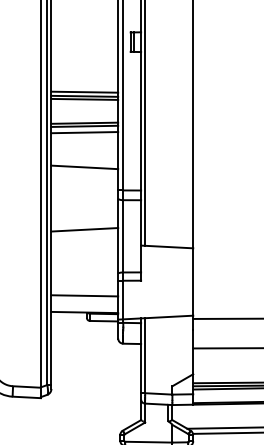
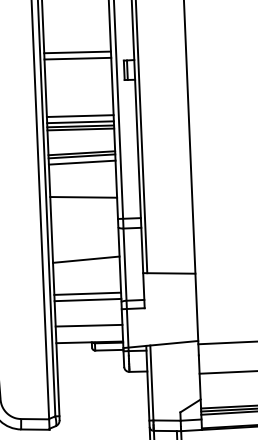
line: (84, 21) -> (77, 51), added
line: (84, 28) -> (77, 58), added
line: (84, 85) -> (79, 115), added
line: (84, 263) -> (87, 293), added
line: (84, 269) -> (87, 299), added

